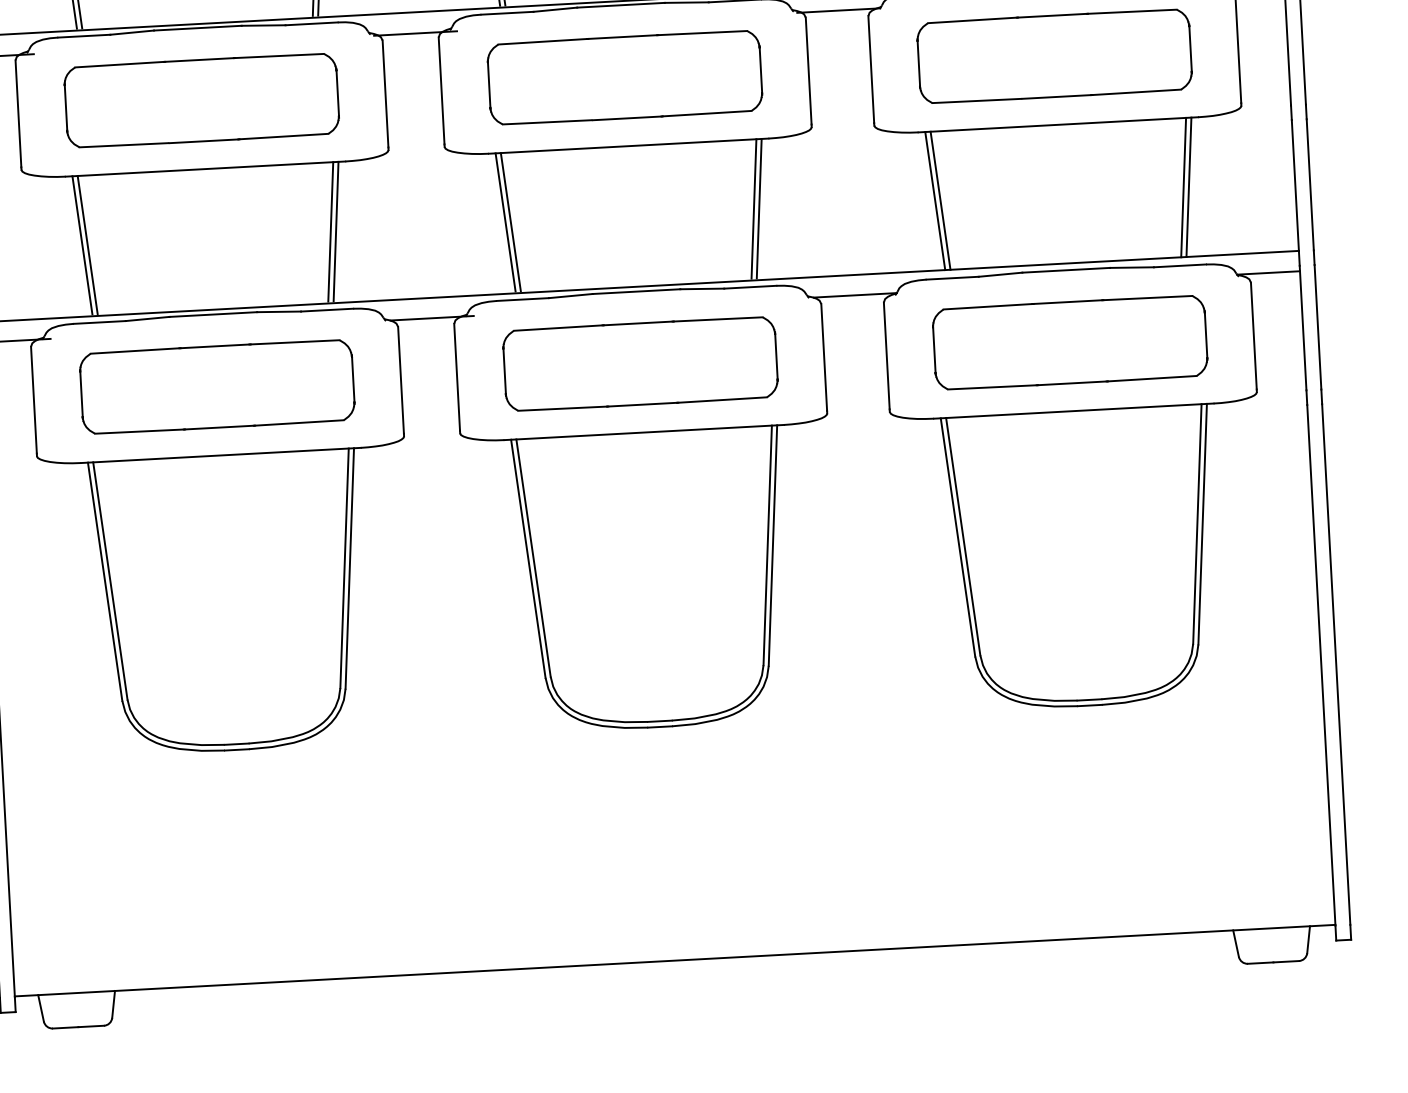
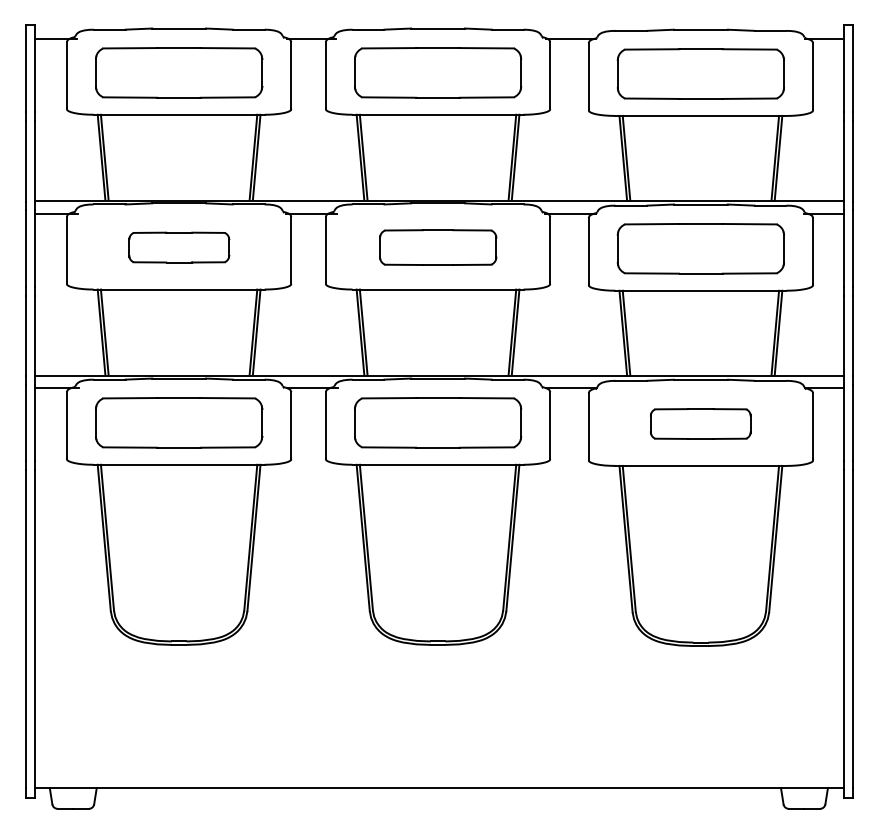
part: (625, 77) -> (438, 247), size x0.7
part: (202, 100) -> (179, 247), size x0.6
part: (1069, 341) -> (700, 423), size x0.6

